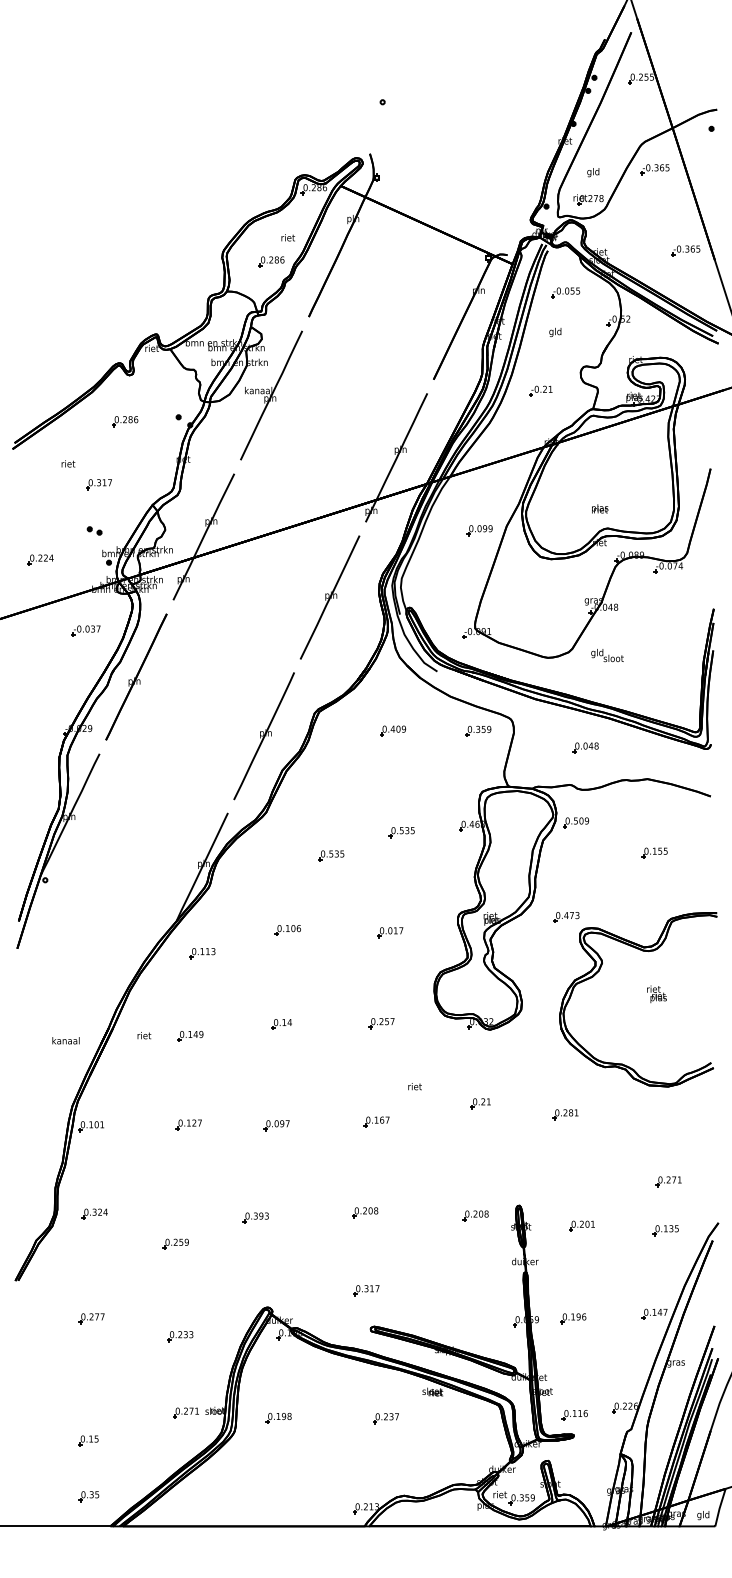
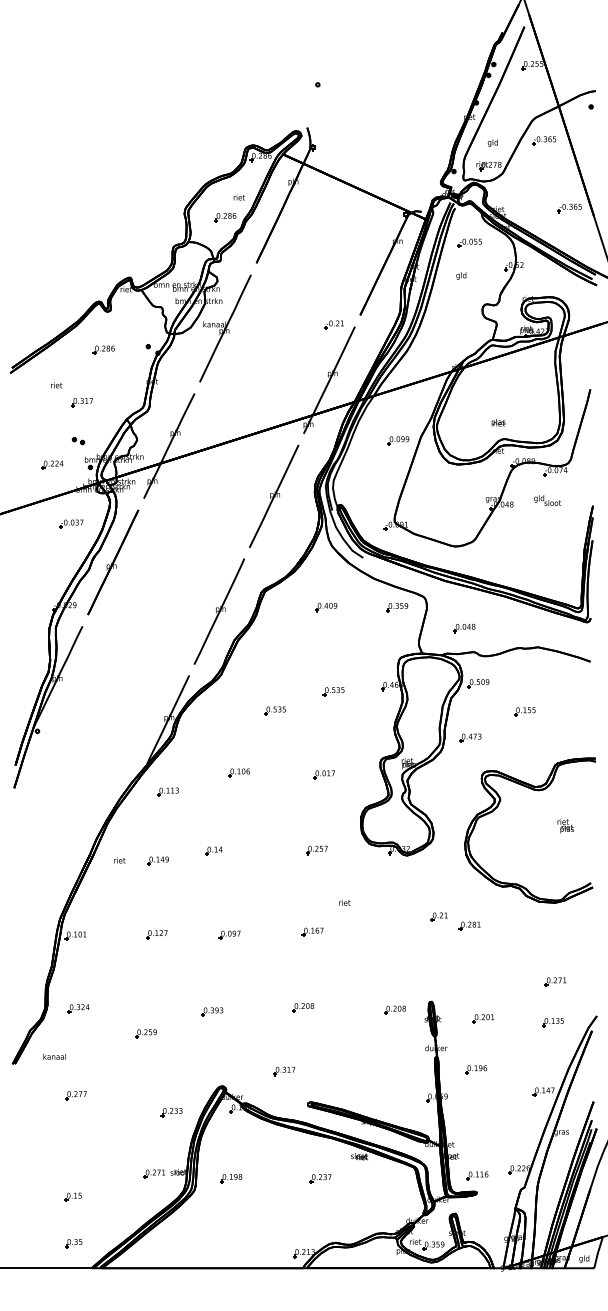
part: (539, 390) -> (333, 324), moved
part: (40, 559) -> (52, 464), moved
text: (607, 655) -> (547, 500), moved
part: (585, 748) -> (464, 628), moved
part: (654, 852) -> (524, 711), moved
part: (566, 916) -> (470, 737), moved
text: (656, 994) -> (565, 826), moved
part: (281, 1023) -> (213, 850), moved
text: (65, 1040) -> (54, 1056), moved
part: (479, 1103) -> (438, 916), moved
part: (366, 1290) -> (284, 1071), moved
part: (573, 1318) -> (476, 1069), moved
part: (180, 1336) -> (171, 1112), moved

